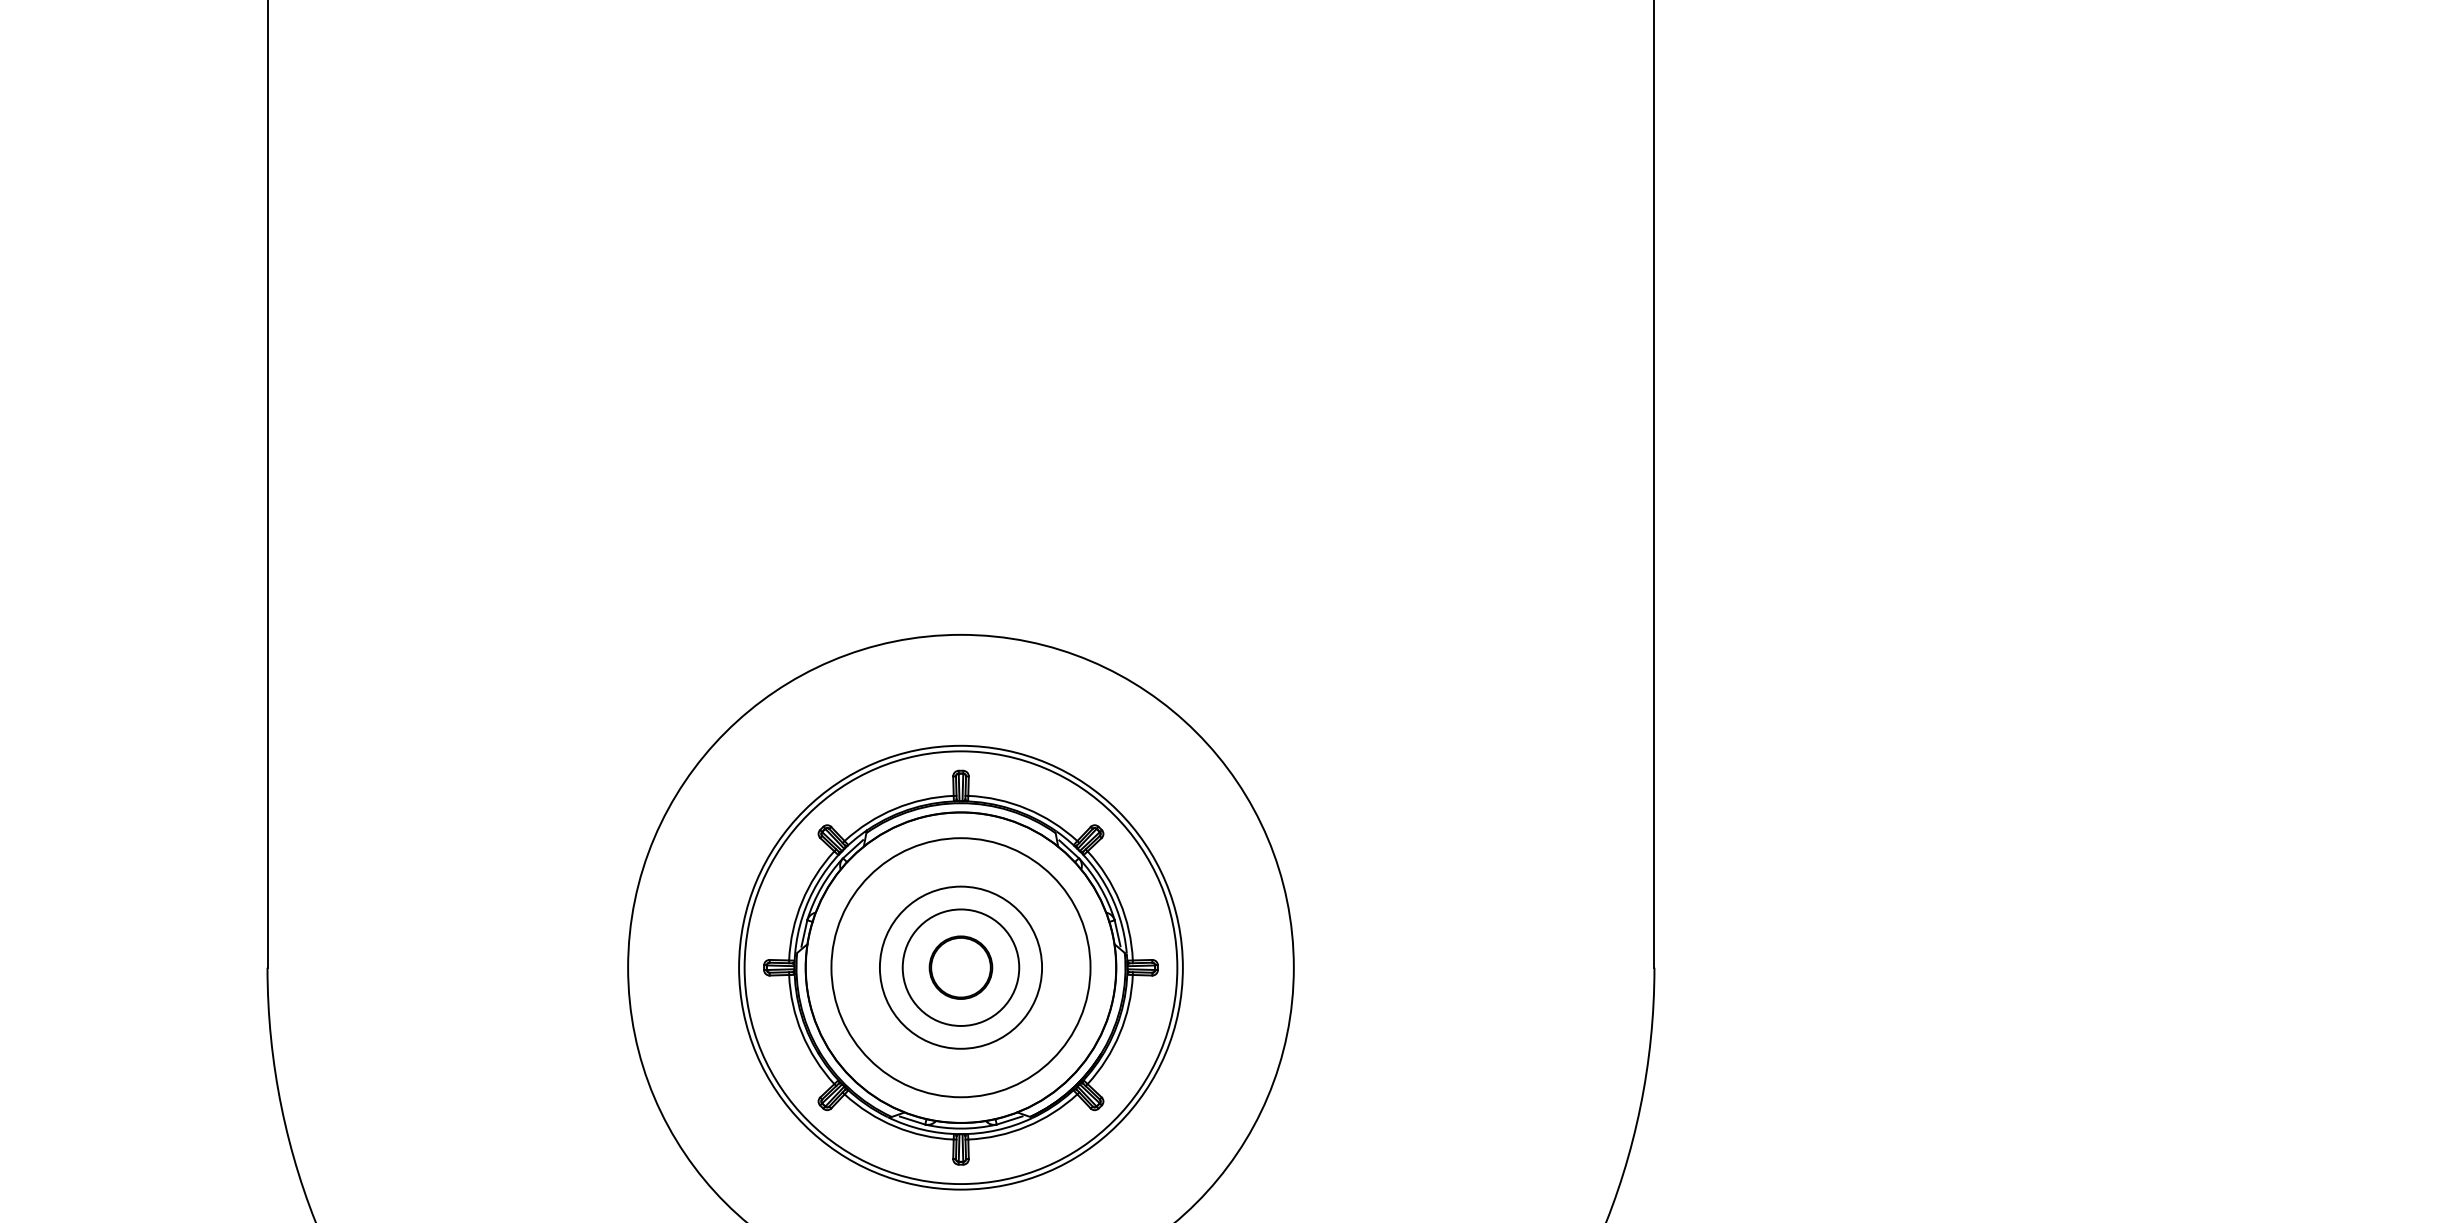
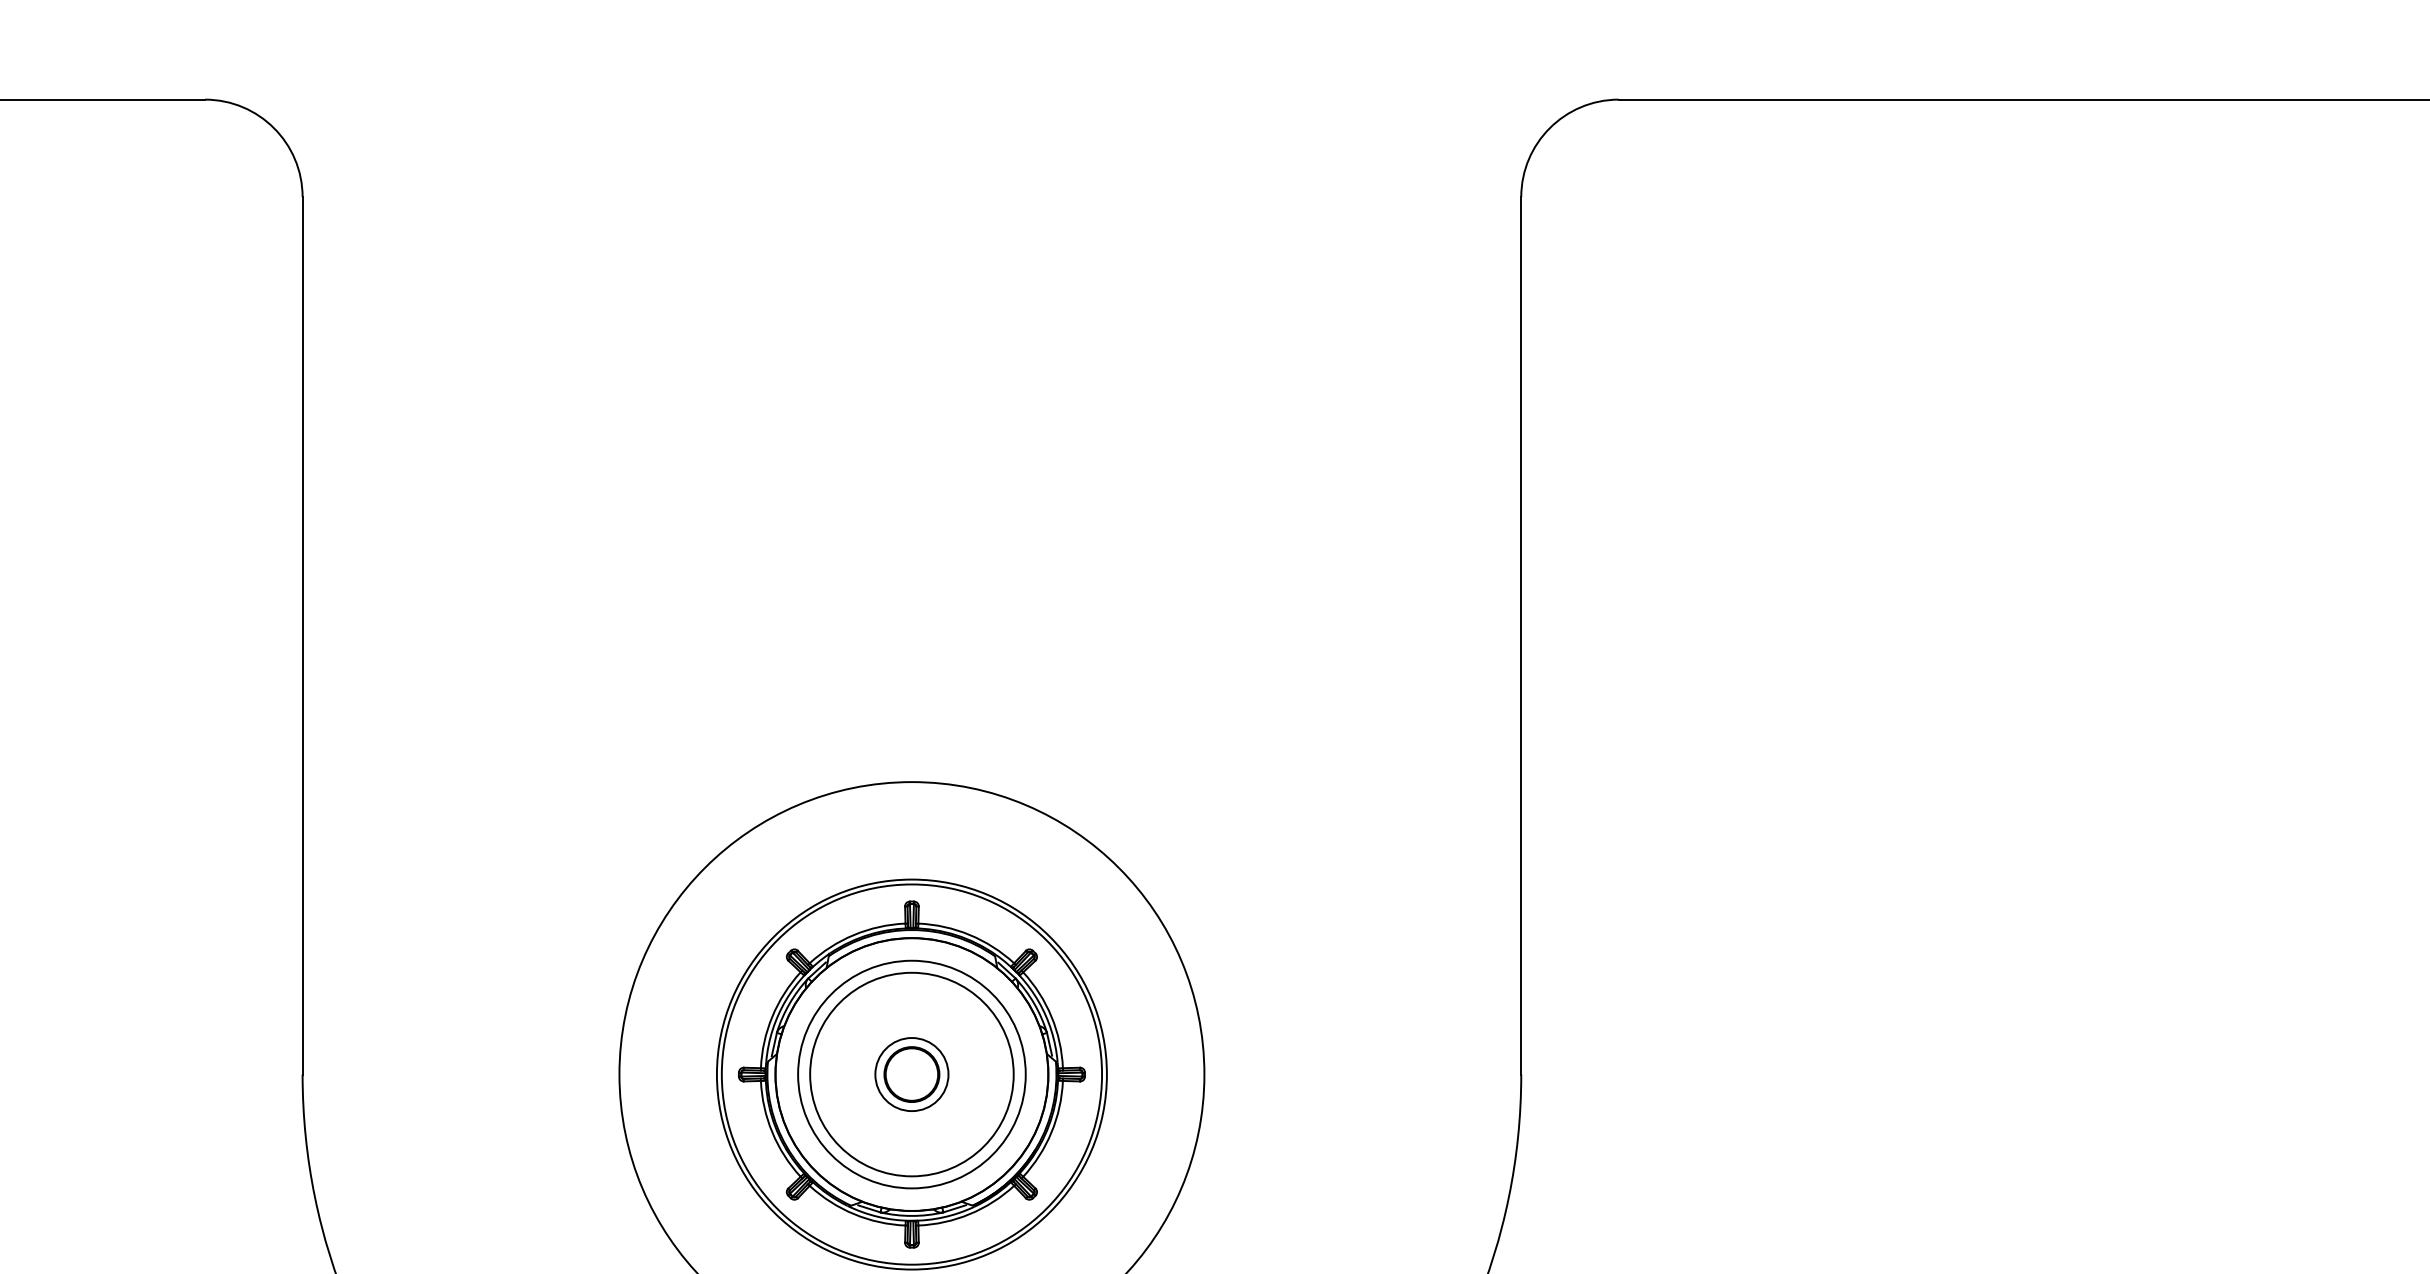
circle: (960, 967) -> (911, 1074), size x0.71
circle: (960, 967) -> (911, 1074), size x1.43

